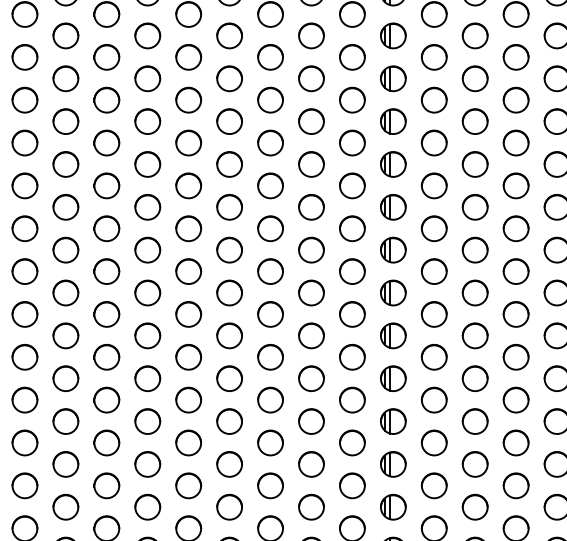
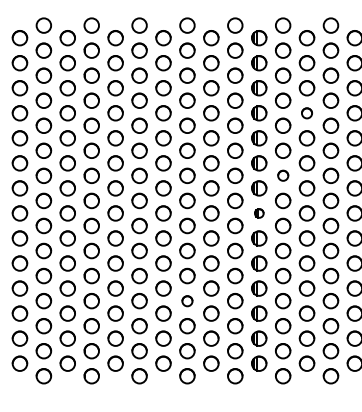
part: (474, 121) -> (306, 113), size x0.7
circle: (434, 228) -> (283, 175), size x0.7
part: (393, 293) -> (259, 213), size x0.6
circle: (270, 443) -> (187, 301), size x0.7

